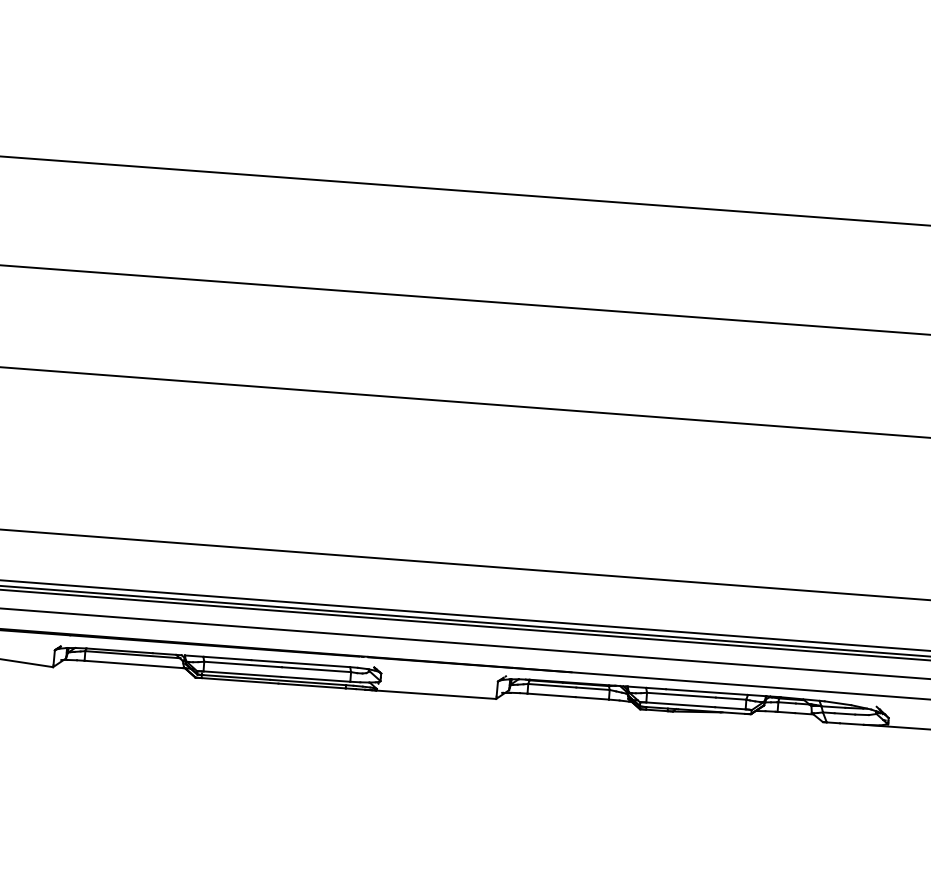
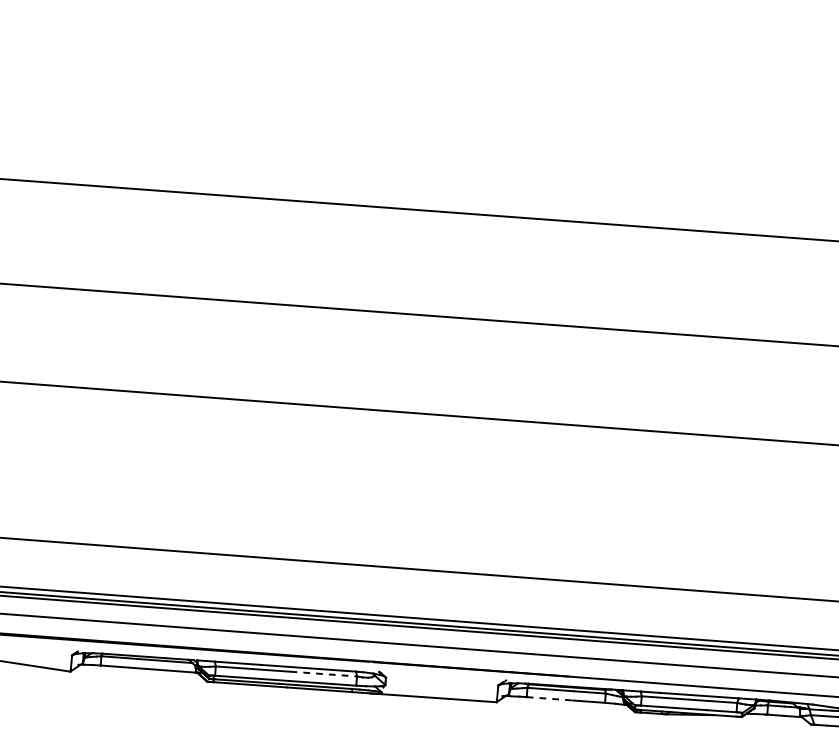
line: (316, 669) -> (323, 673), solid -> dashed
line: (552, 695) -> (550, 698), solid -> dashed

